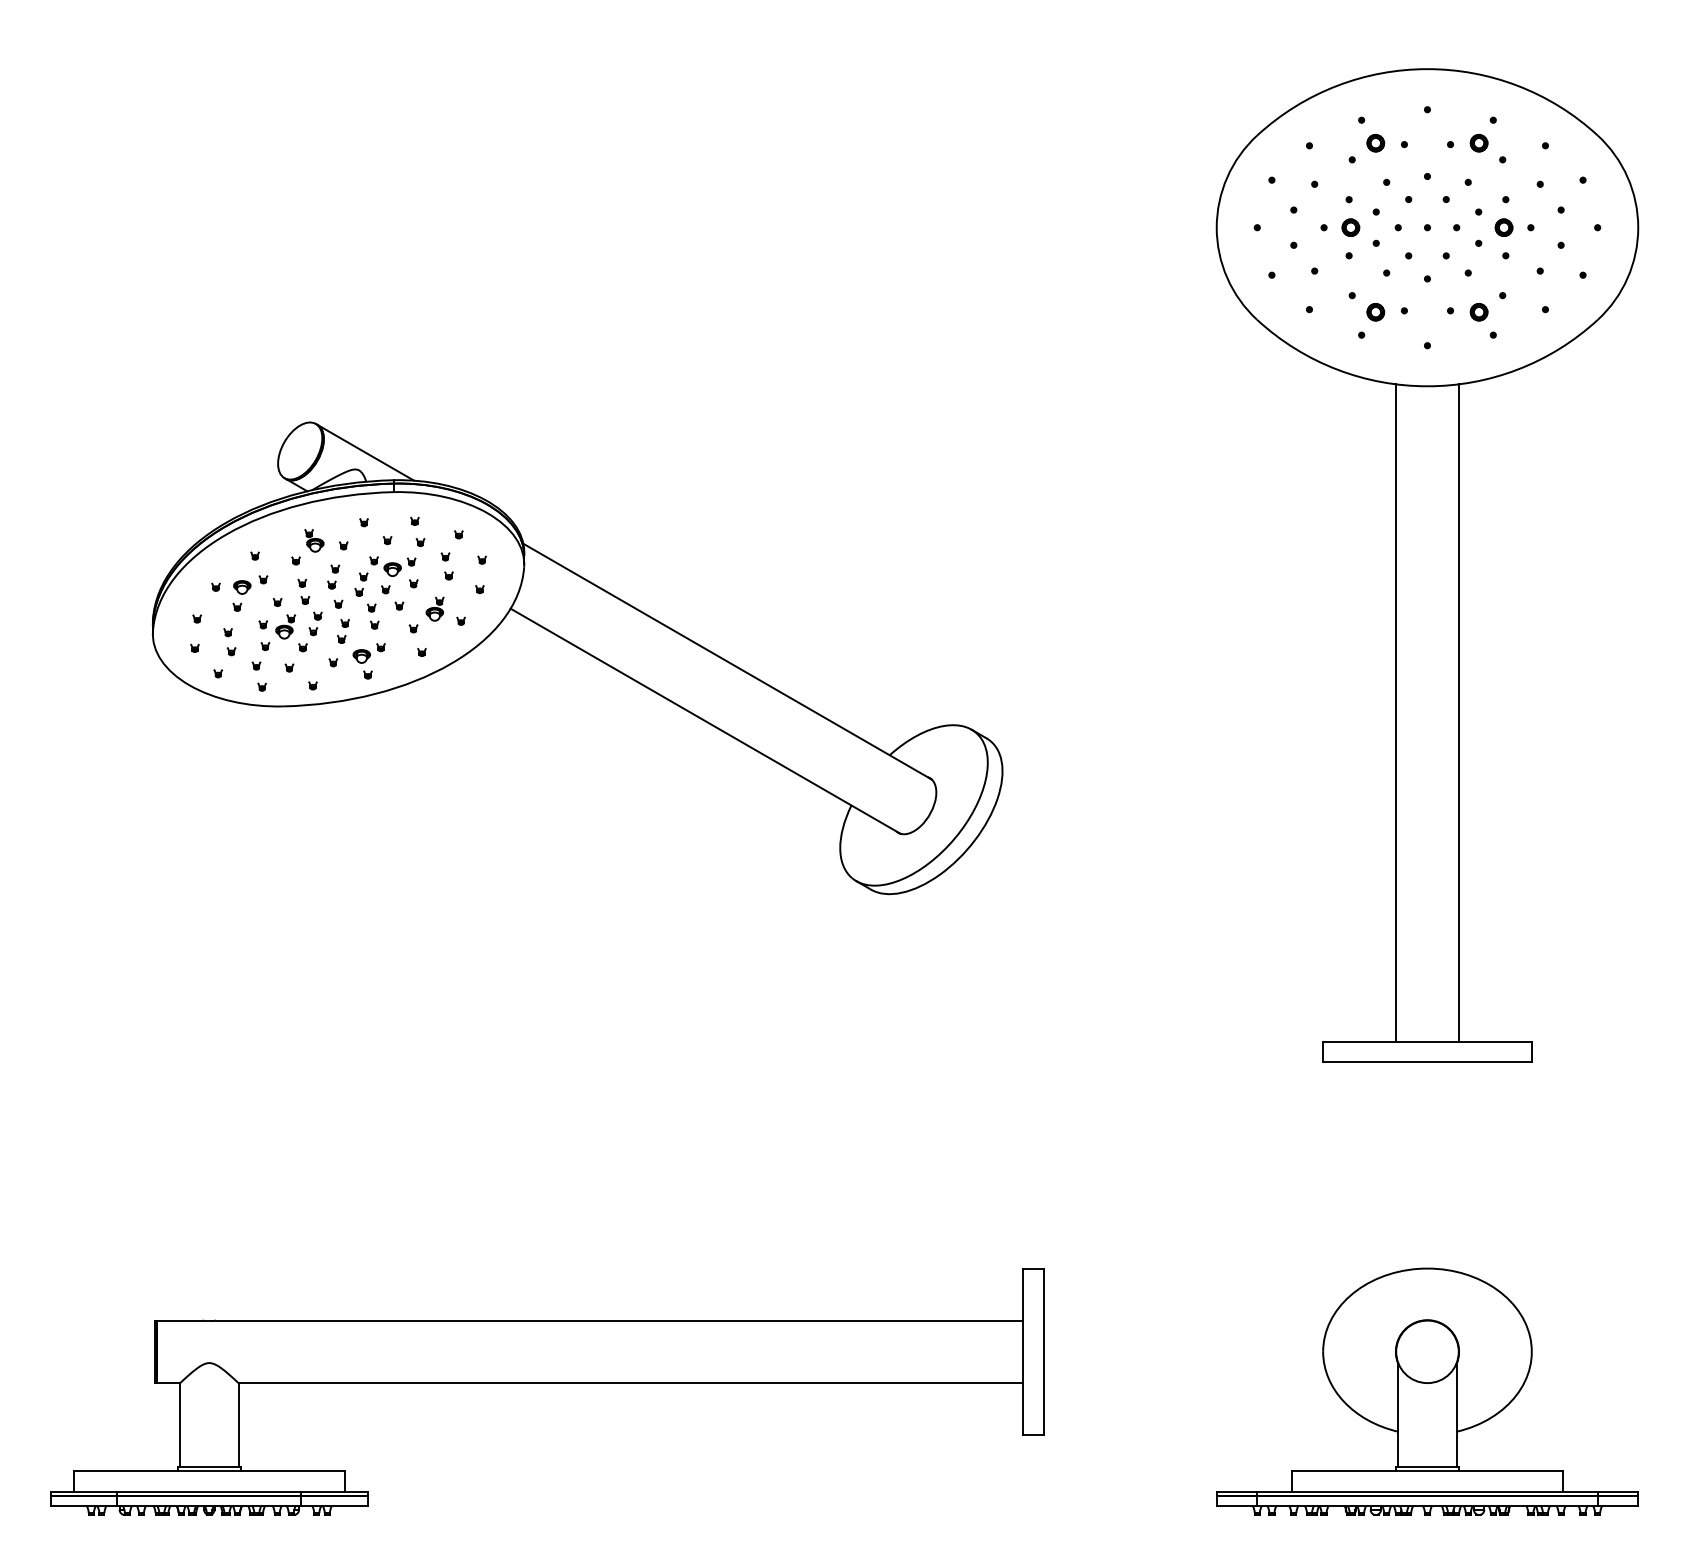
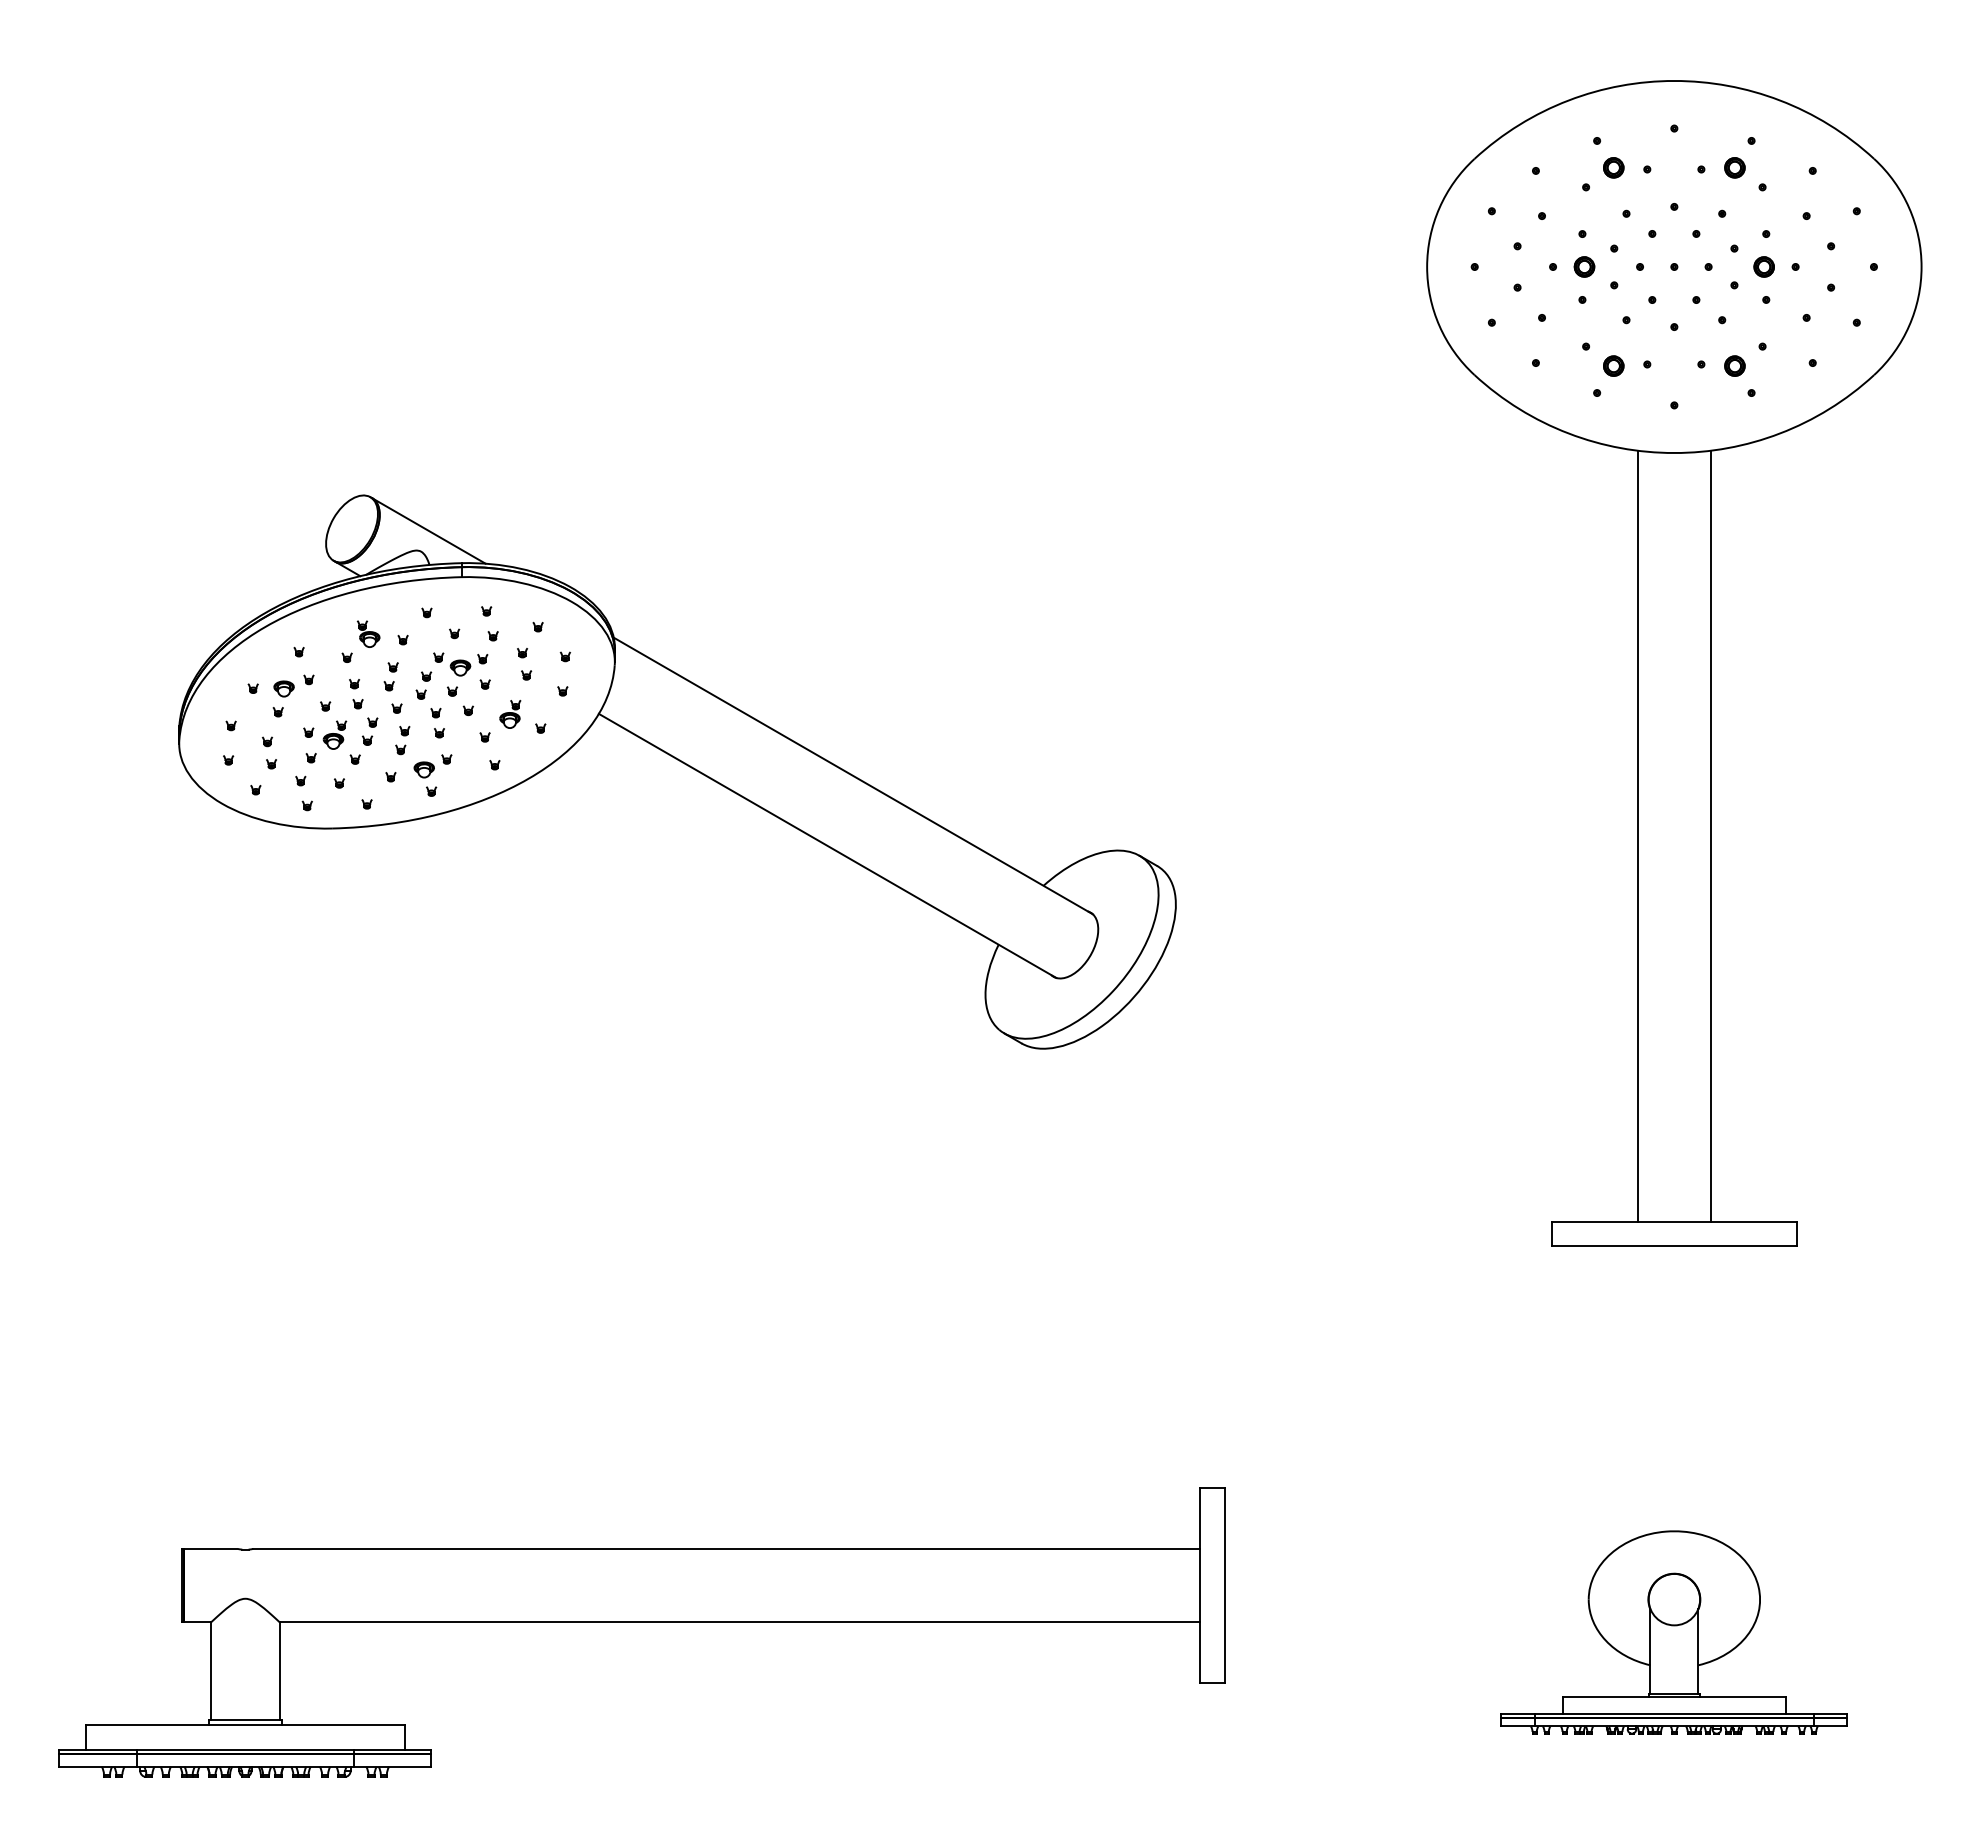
part: (1427, 1391) -> (1674, 1632), size x0.7

